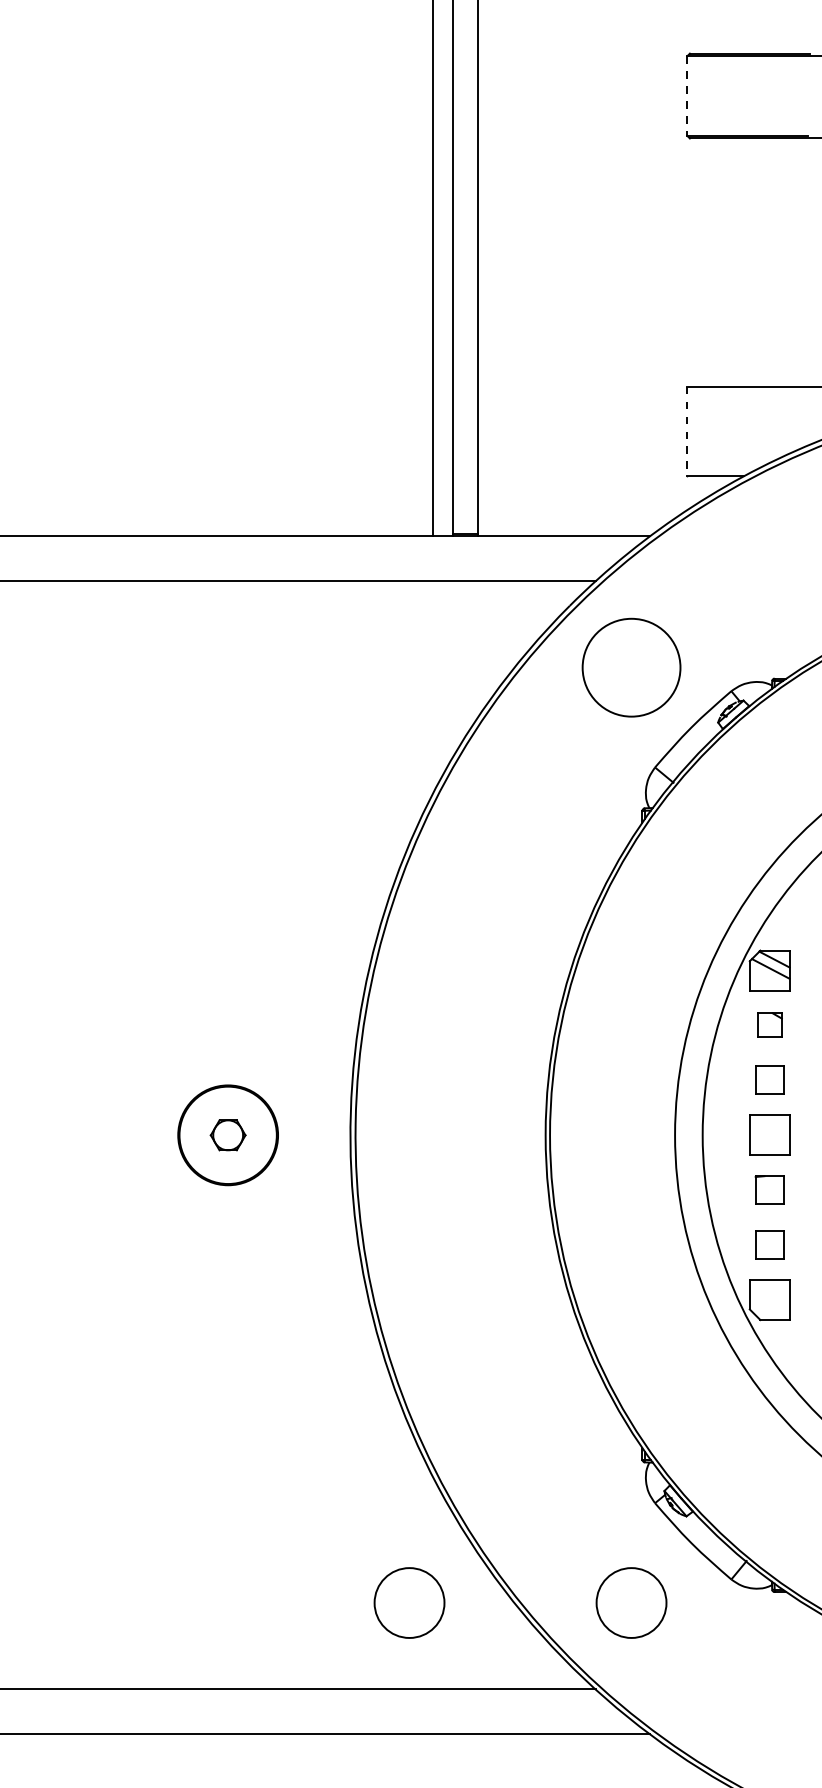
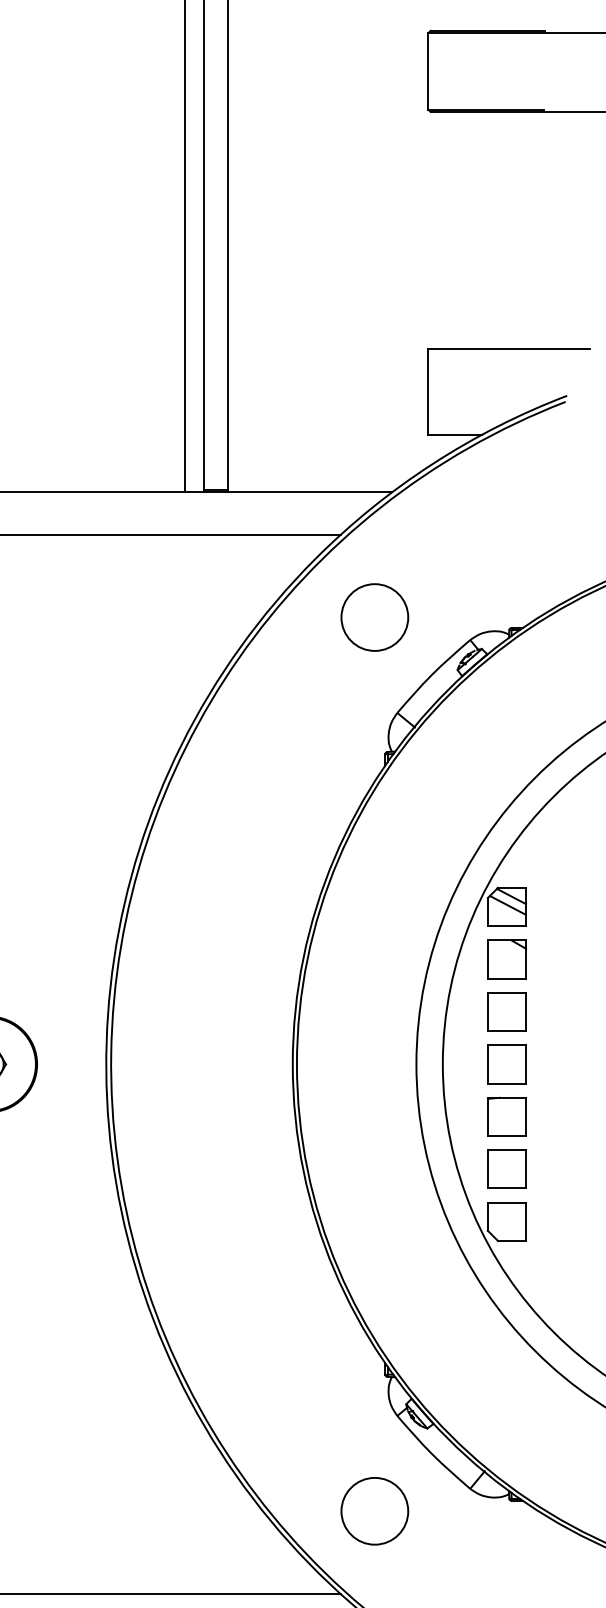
line: (687, 96) -> (428, 71), dashed -> solid
line: (687, 431) -> (428, 391), dashed -> solid
circle: (631, 667) -> (374, 617), size x0.71
part: (769, 1024) -> (506, 958), size x1.67
part: (769, 1079) -> (506, 1011), size x1.43
part: (769, 1189) -> (506, 1116), size x1.43
part: (769, 1244) -> (506, 1168), size x1.43
circle: (409, 1602) -> (162, 1510), removed

